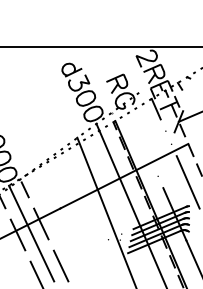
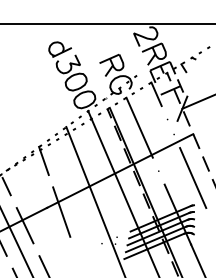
line: (140, 138) -> (138, 127), added
line: (57, 167) -> (43, 161), added
line: (72, 211) -> (60, 211), added

